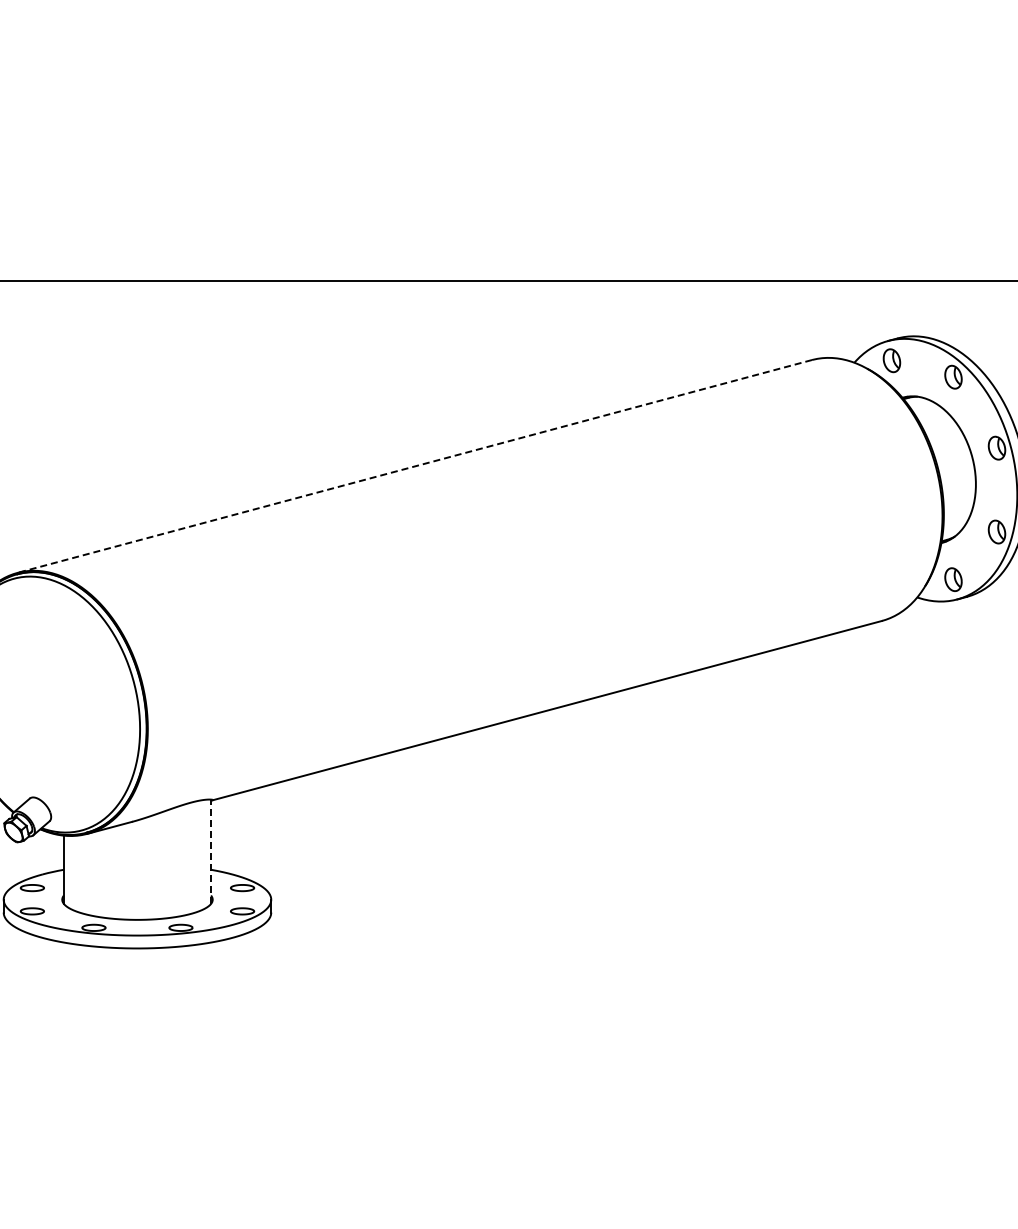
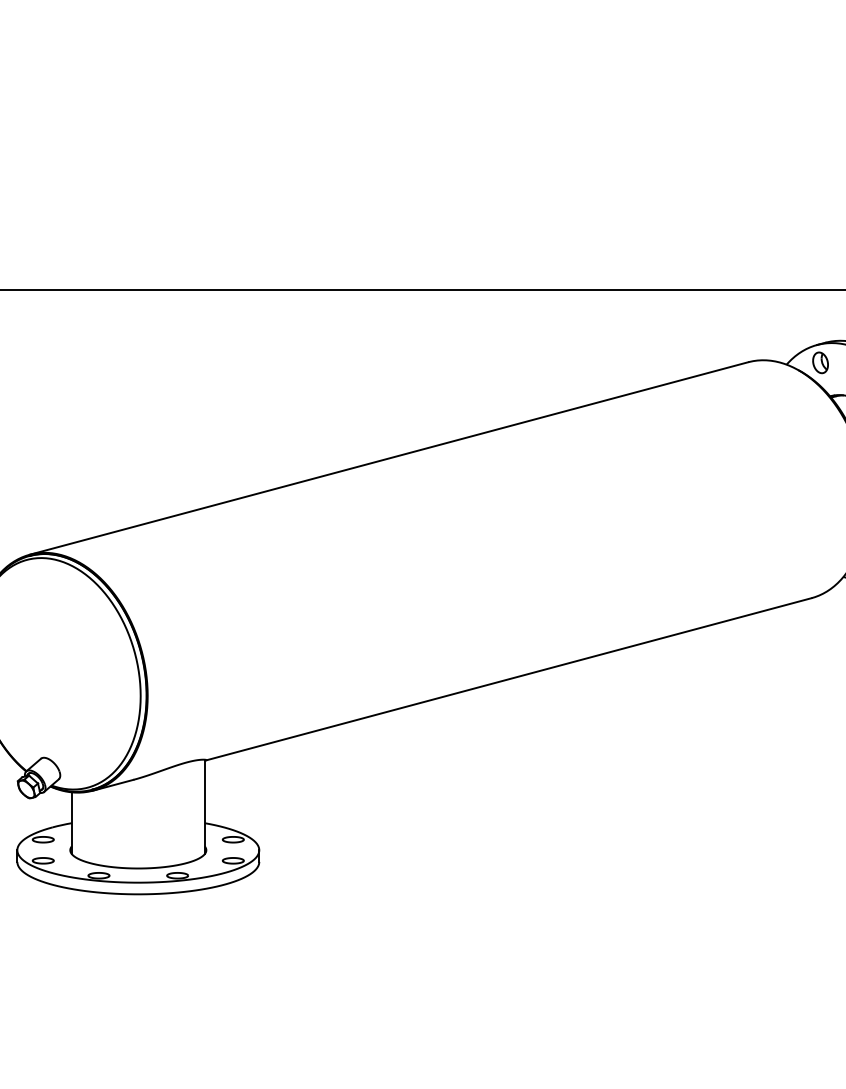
line: (414, 466) -> (388, 458), dashed -> solid
line: (211, 851) -> (205, 806), dashed -> solid

